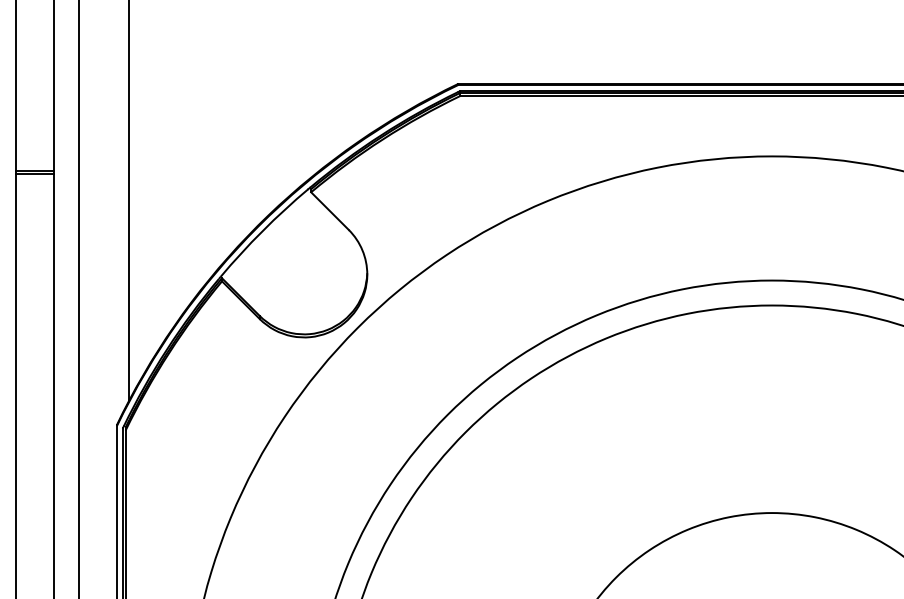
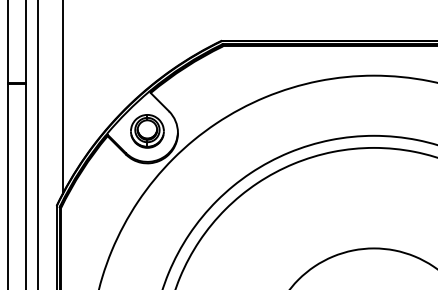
part: (304, 271) -> (147, 131), added

